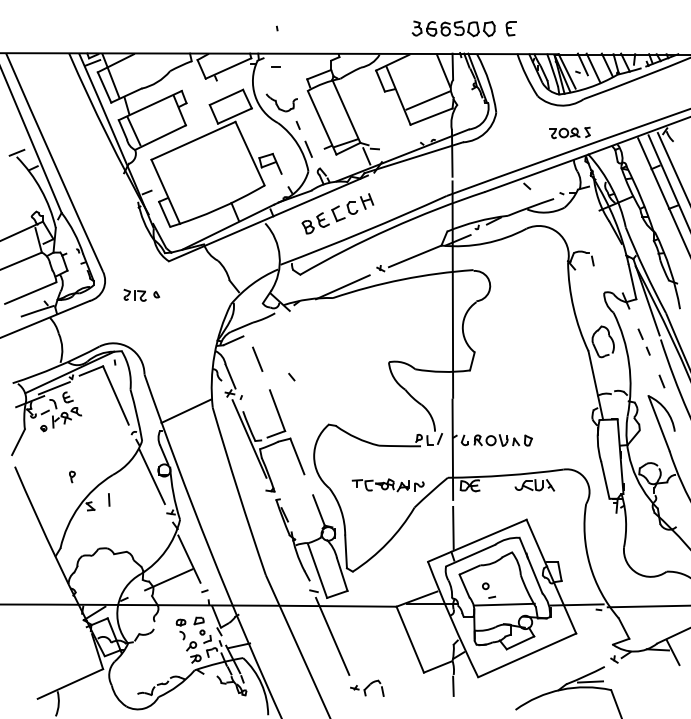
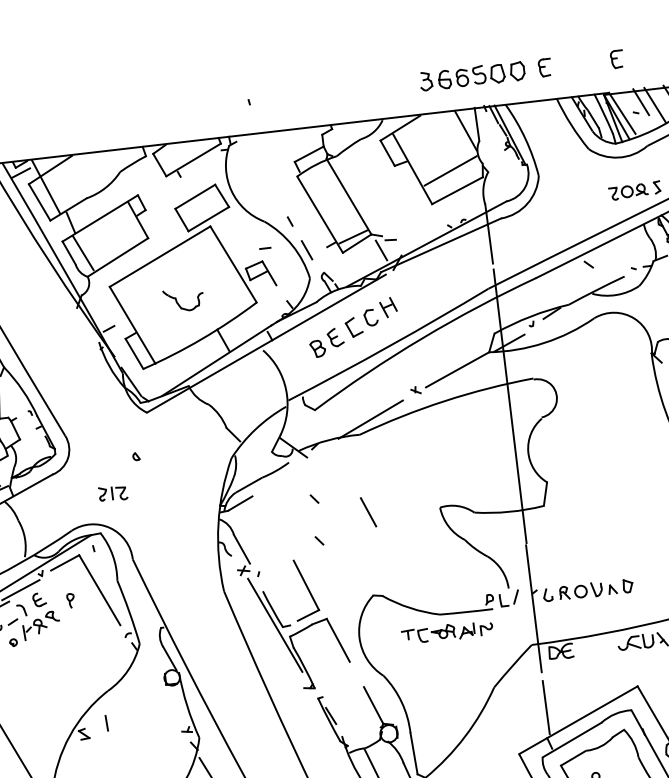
part: (567, 28) -> (616, 59), added
line: (275, 66) -> (264, 247), moved
part: (281, 102) -> (183, 299), moved
part: (134, 294) -> (112, 492), moved
line: (291, 343) -> (314, 498), added
line: (257, 358) -> (368, 511), moved
line: (186, 410) -> (191, 598), removed
part: (72, 476) -> (70, 600), moved
line: (151, 476) -> (156, 687), removed
part: (387, 485) -> (446, 632), moved

